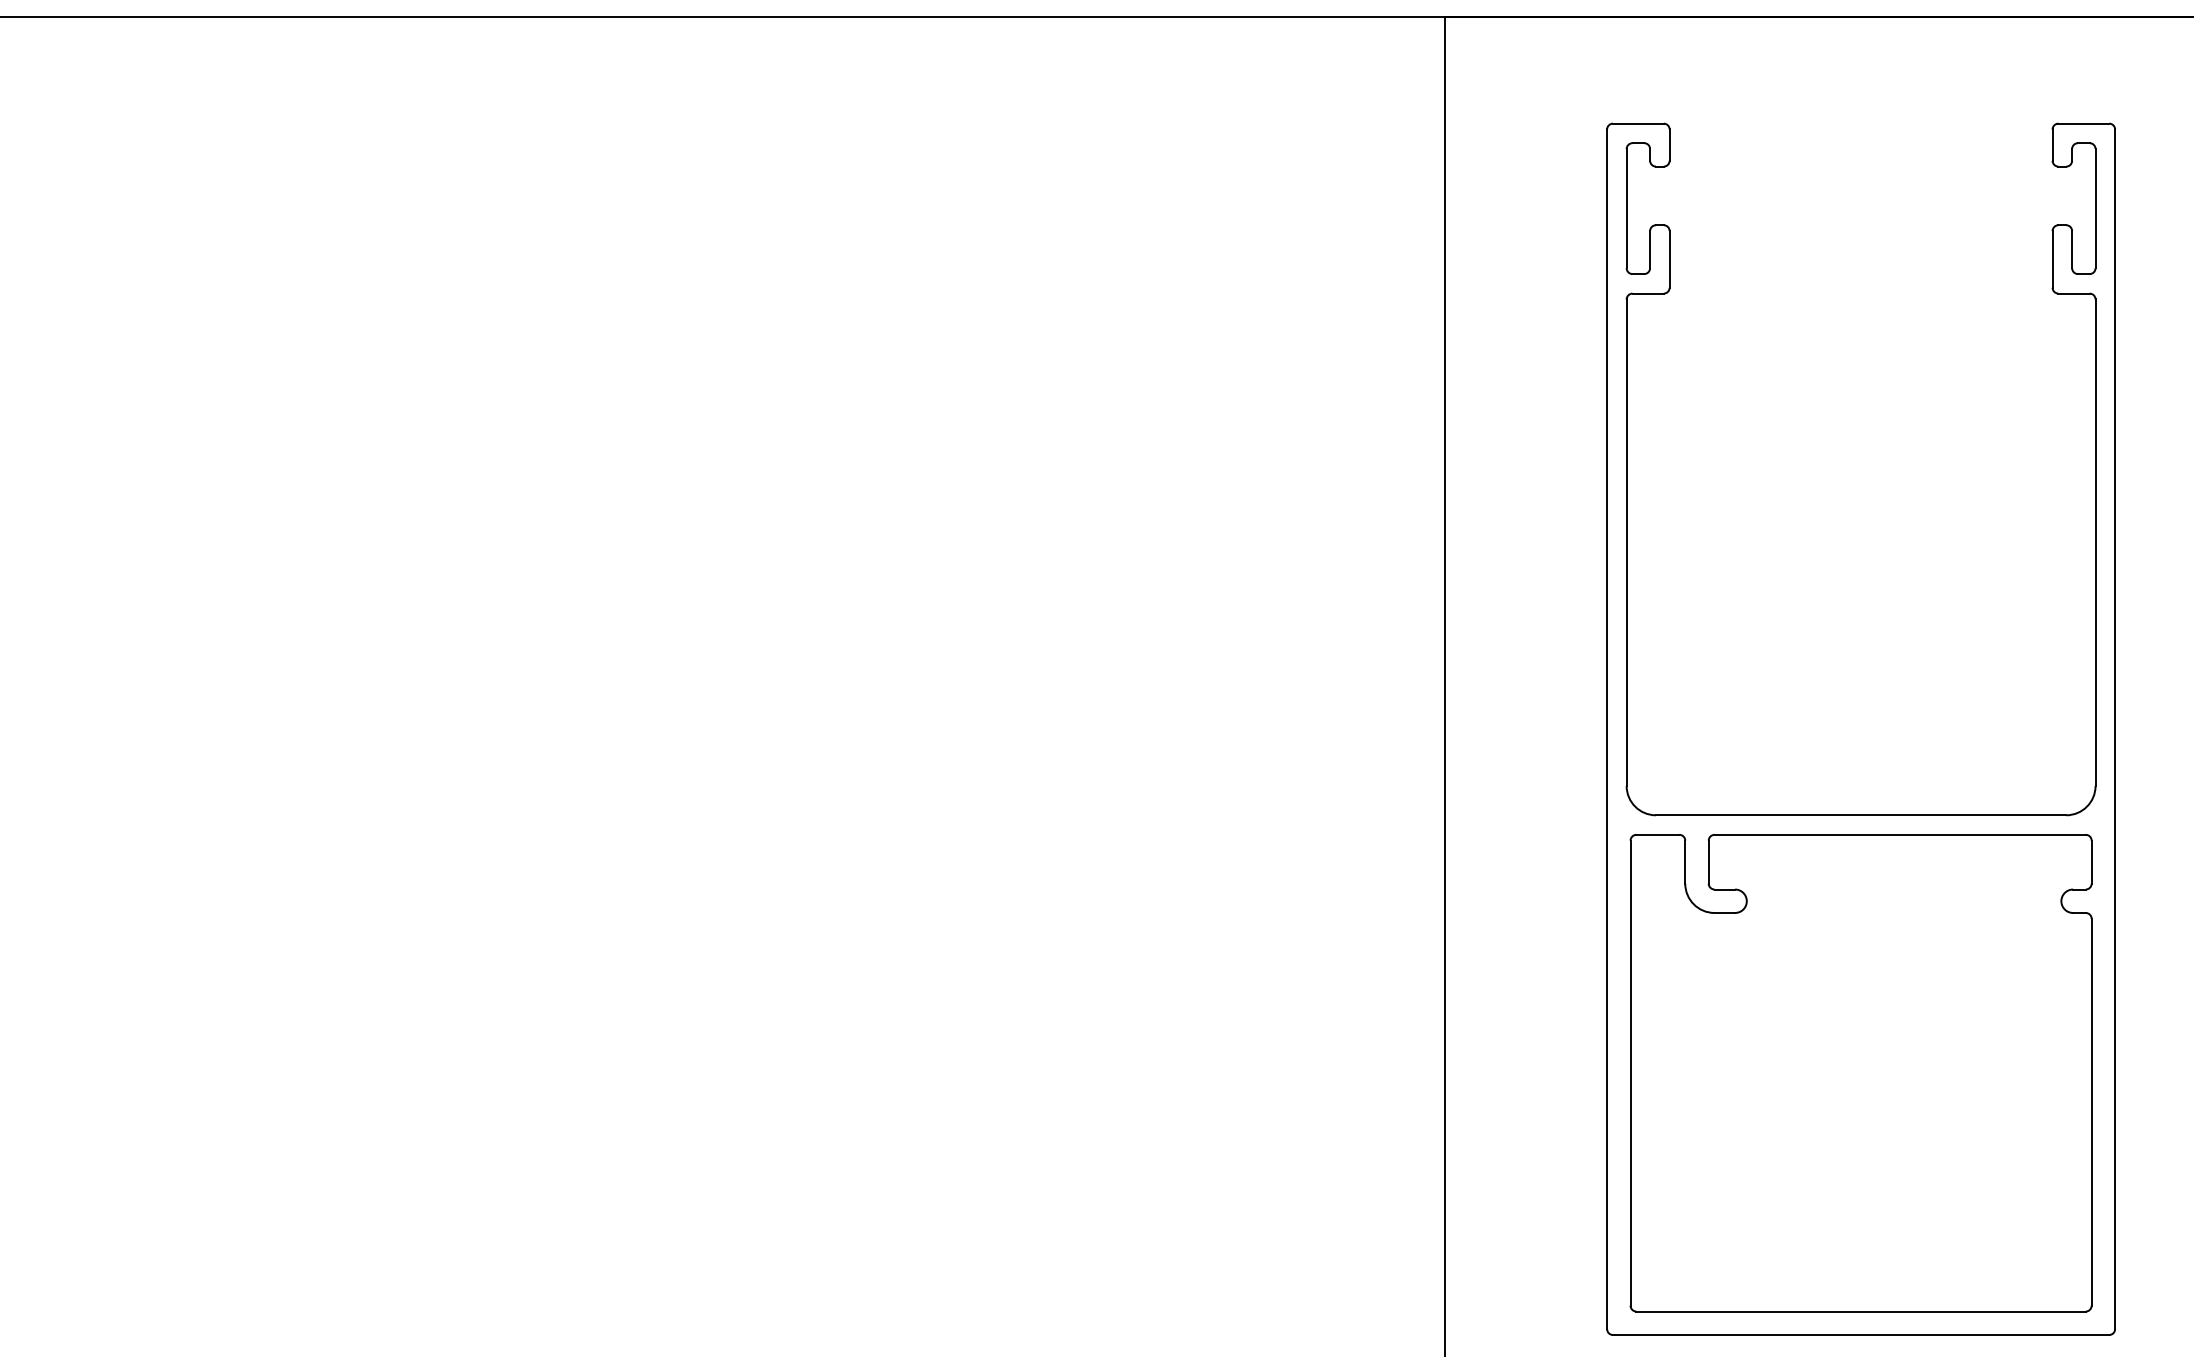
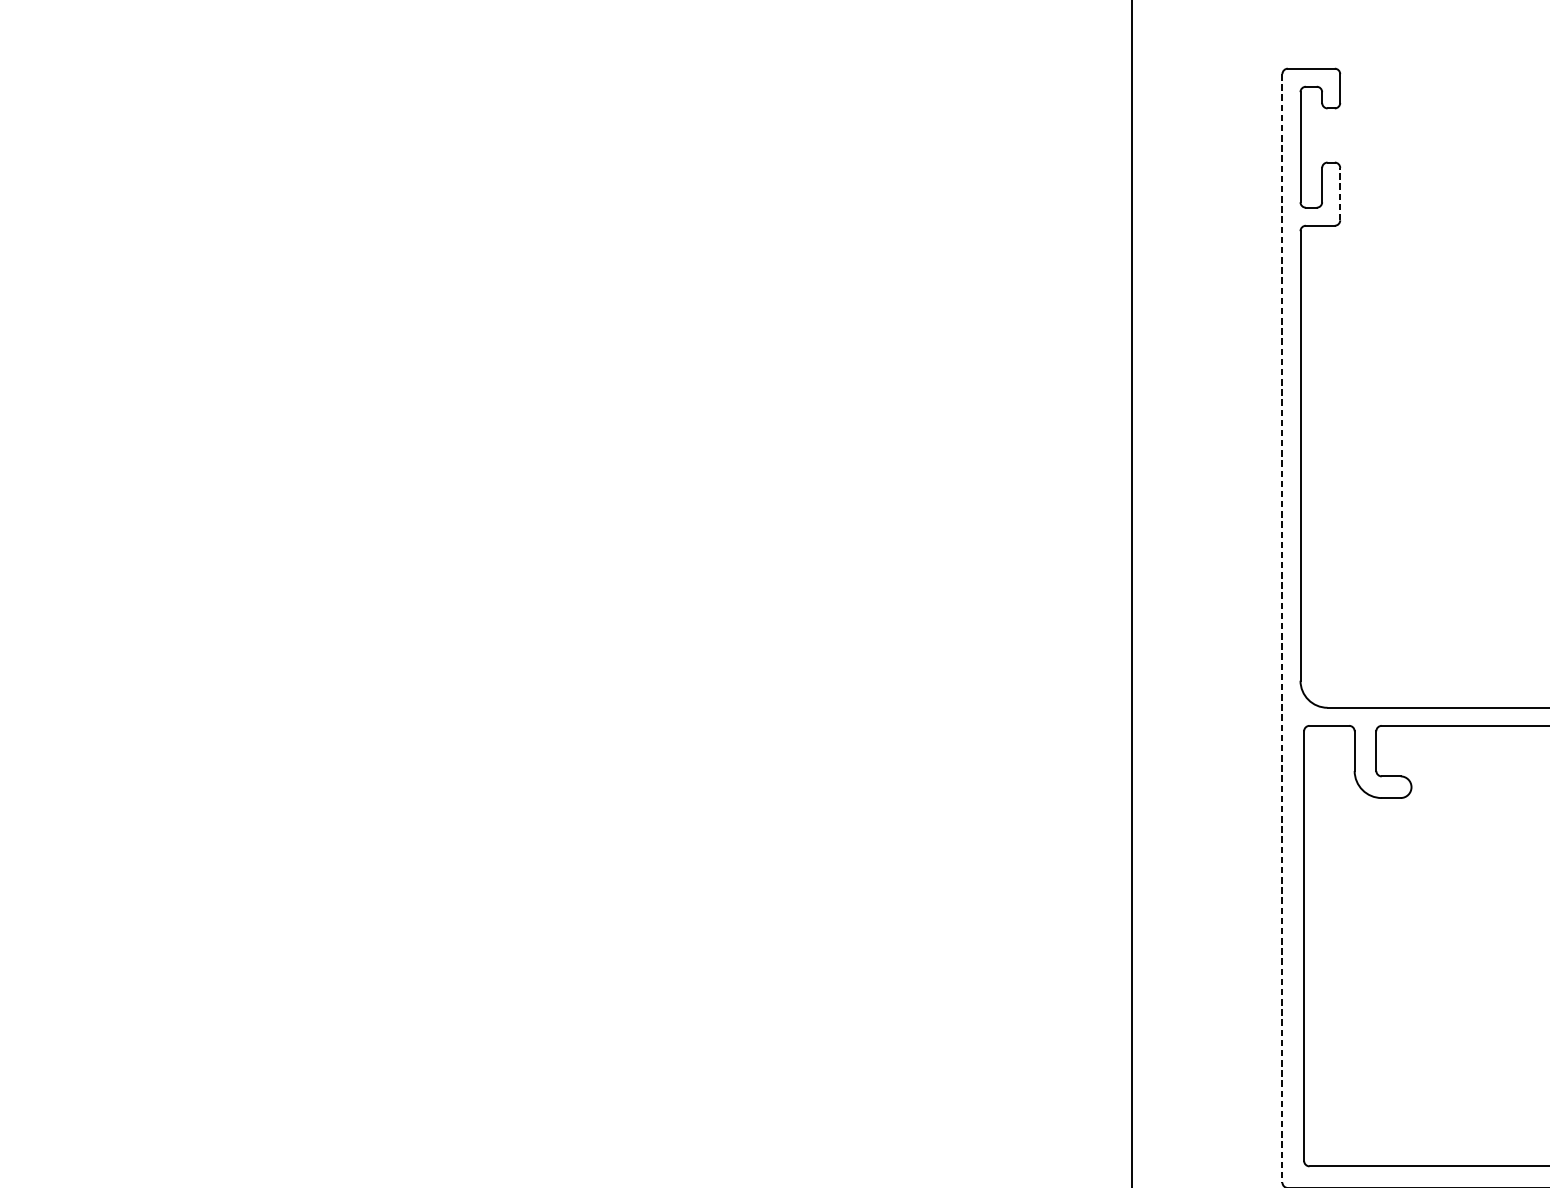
line: (1669, 258) -> (1340, 193), solid -> dashed
line: (1607, 729) -> (1282, 628), solid -> dashed

